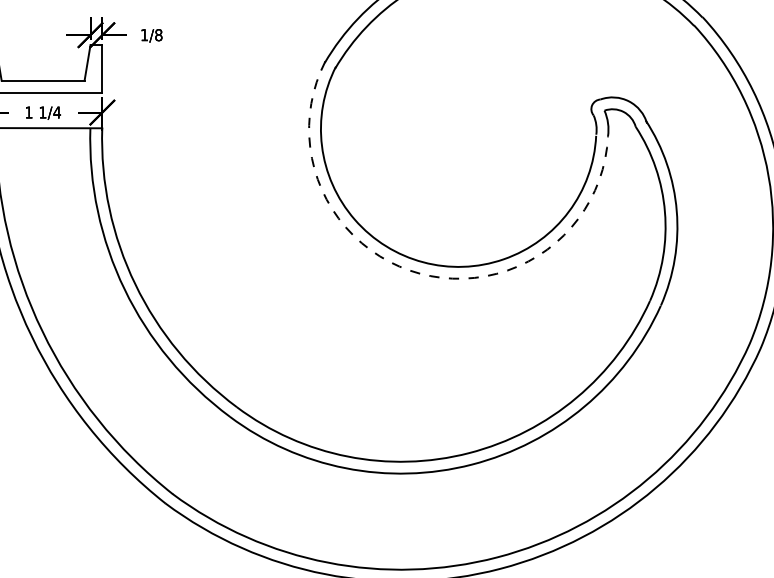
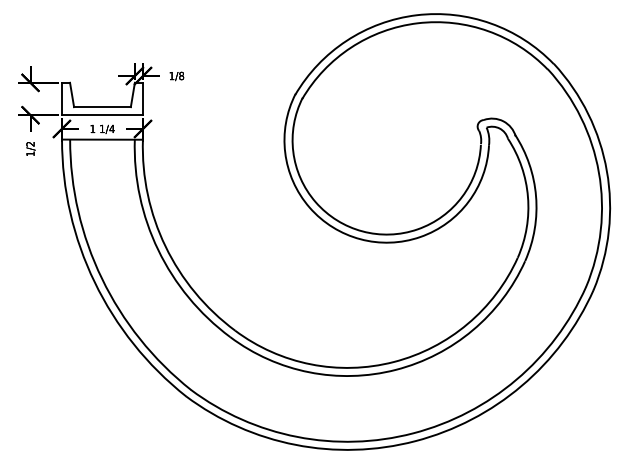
arc: (420, 274) -> (360, 239), dashed -> solid

